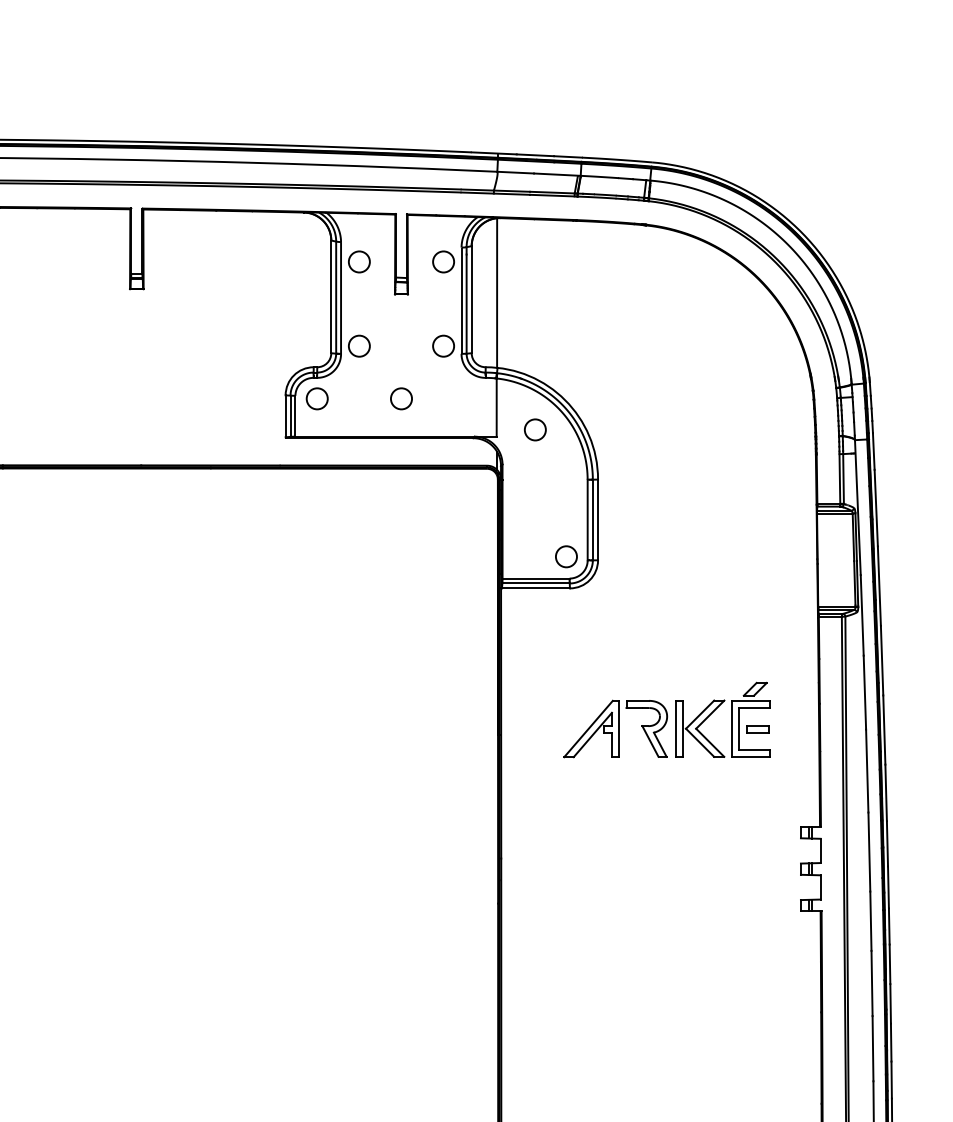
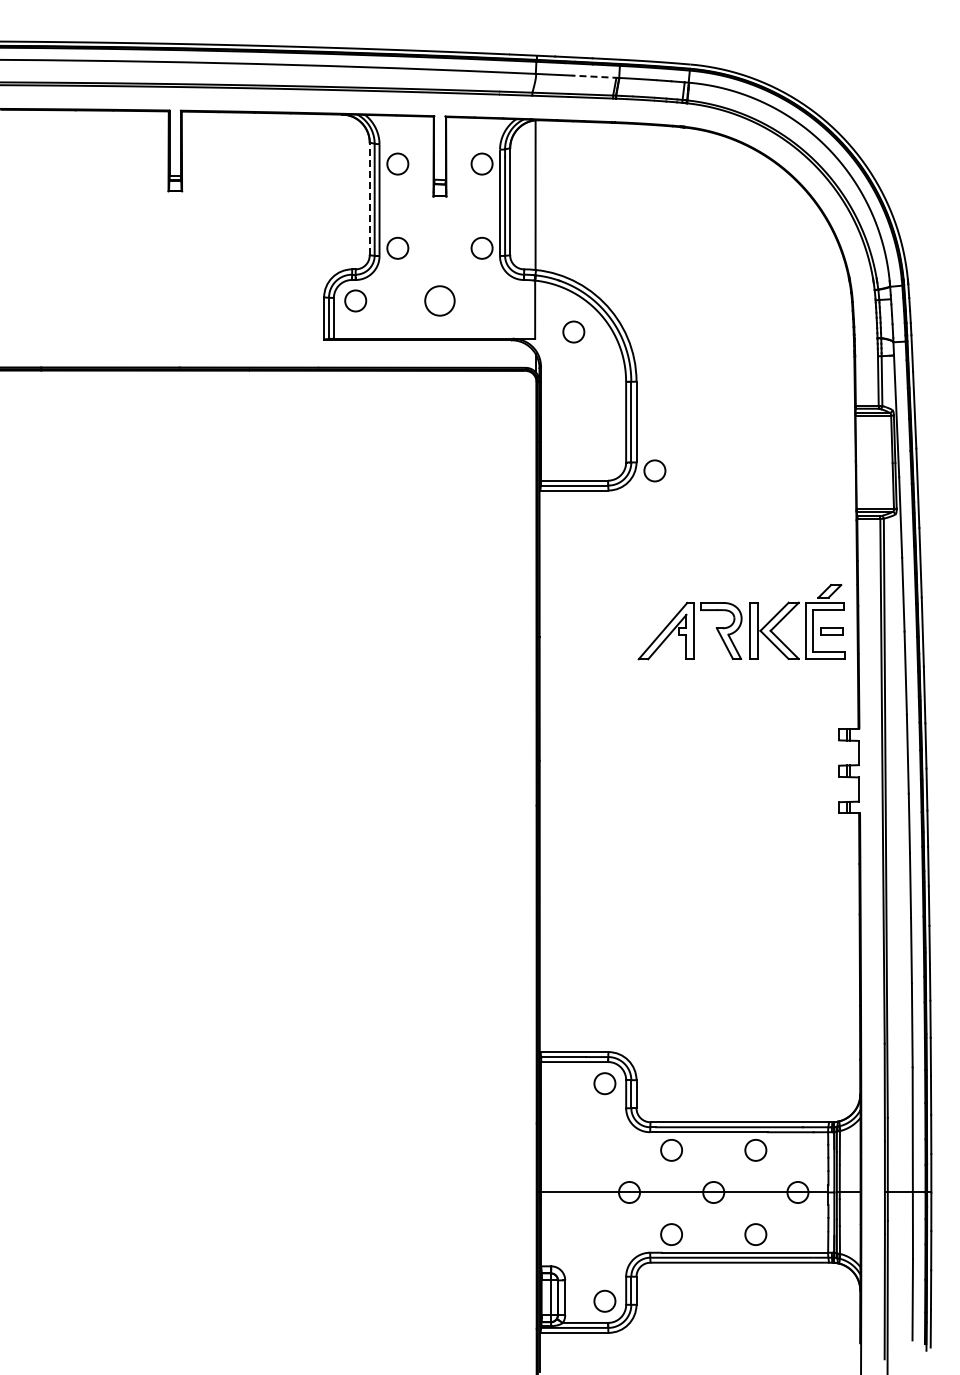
line: (557, 174) -> (595, 76), solid -> dashed
line: (331, 296) -> (369, 198), solid -> dashed
circle: (401, 398) -> (439, 300), size x1.4
circle: (566, 556) -> (654, 470), moved
part: (667, 720) -> (741, 622), moved

